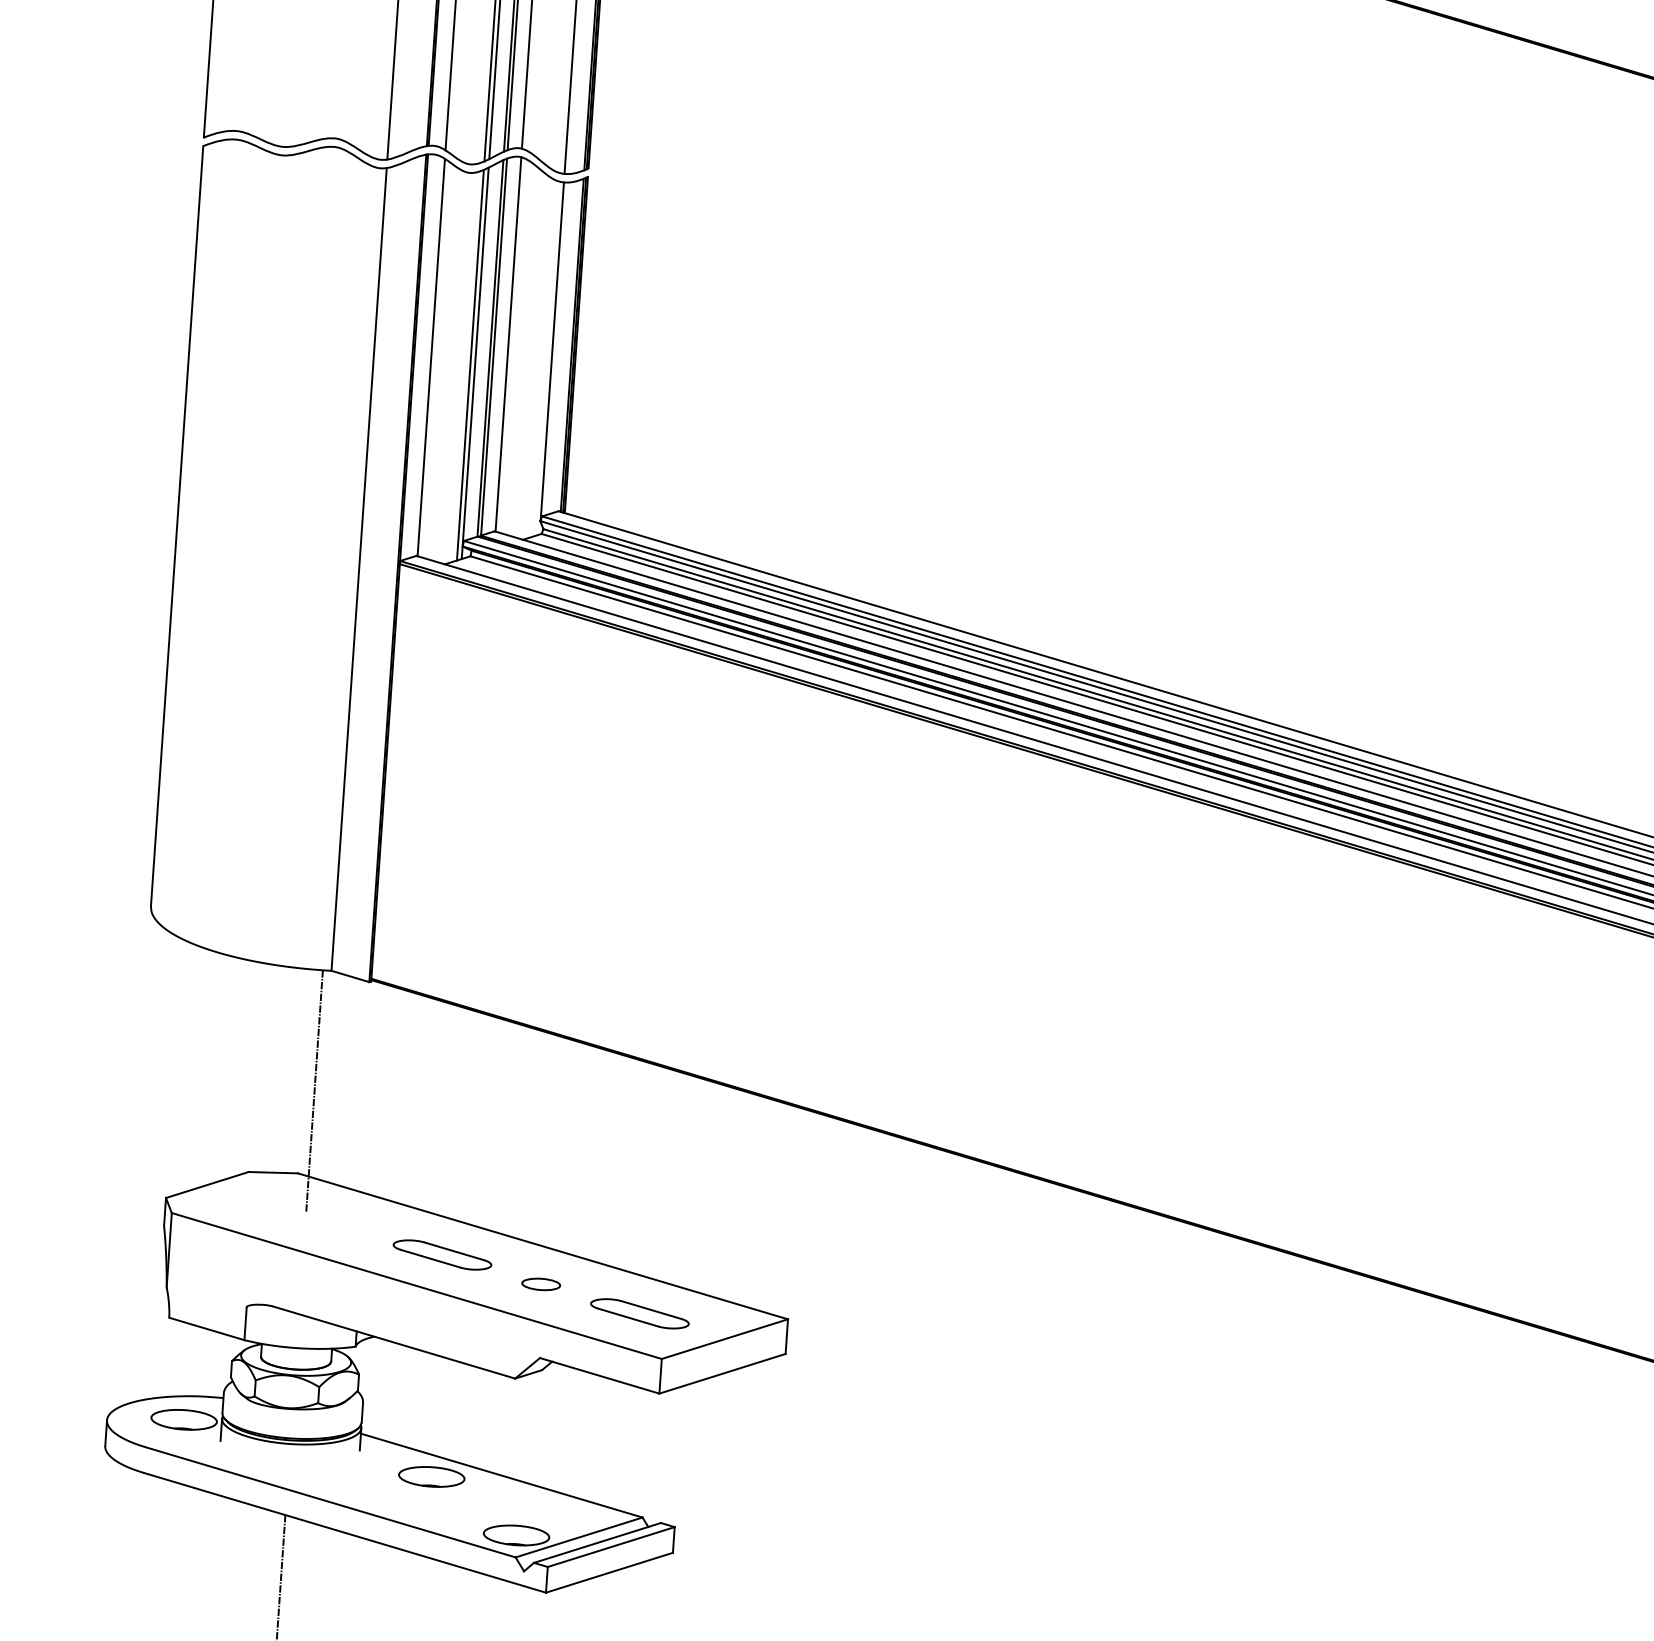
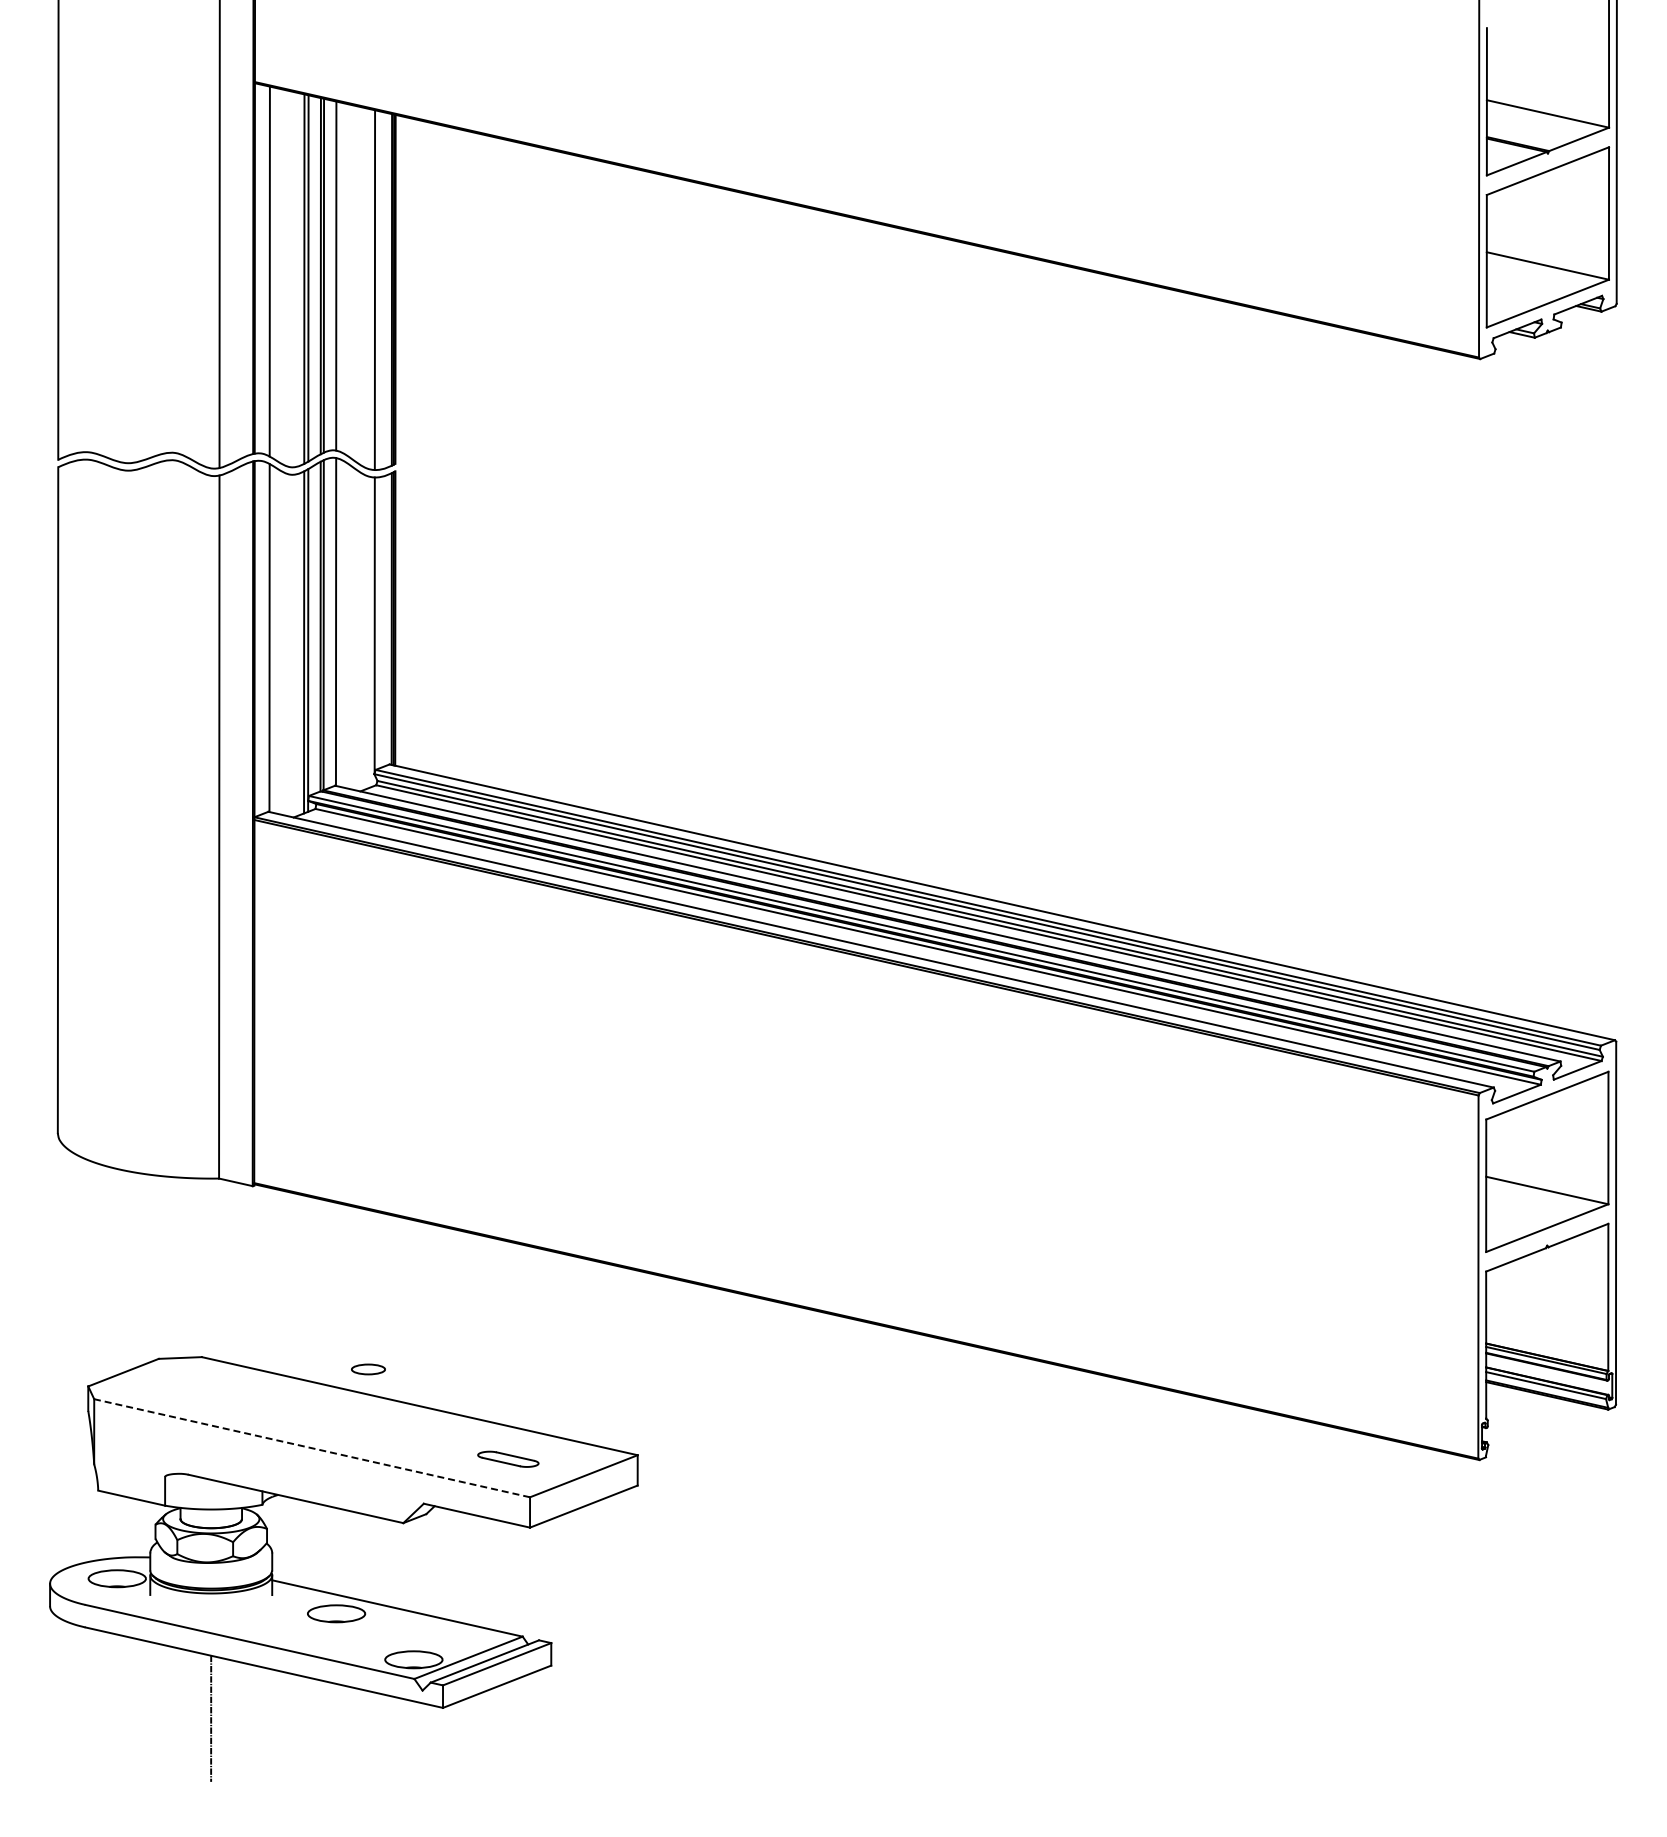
line: (314, 1091) -> (211, 1284), removed
part: (442, 1254) -> (332, 1419), removed
part: (541, 1284) -> (368, 1369), moved
line: (416, 1286) -> (311, 1448), solid -> dashed
part: (640, 1314) -> (508, 1459), size x0.7

